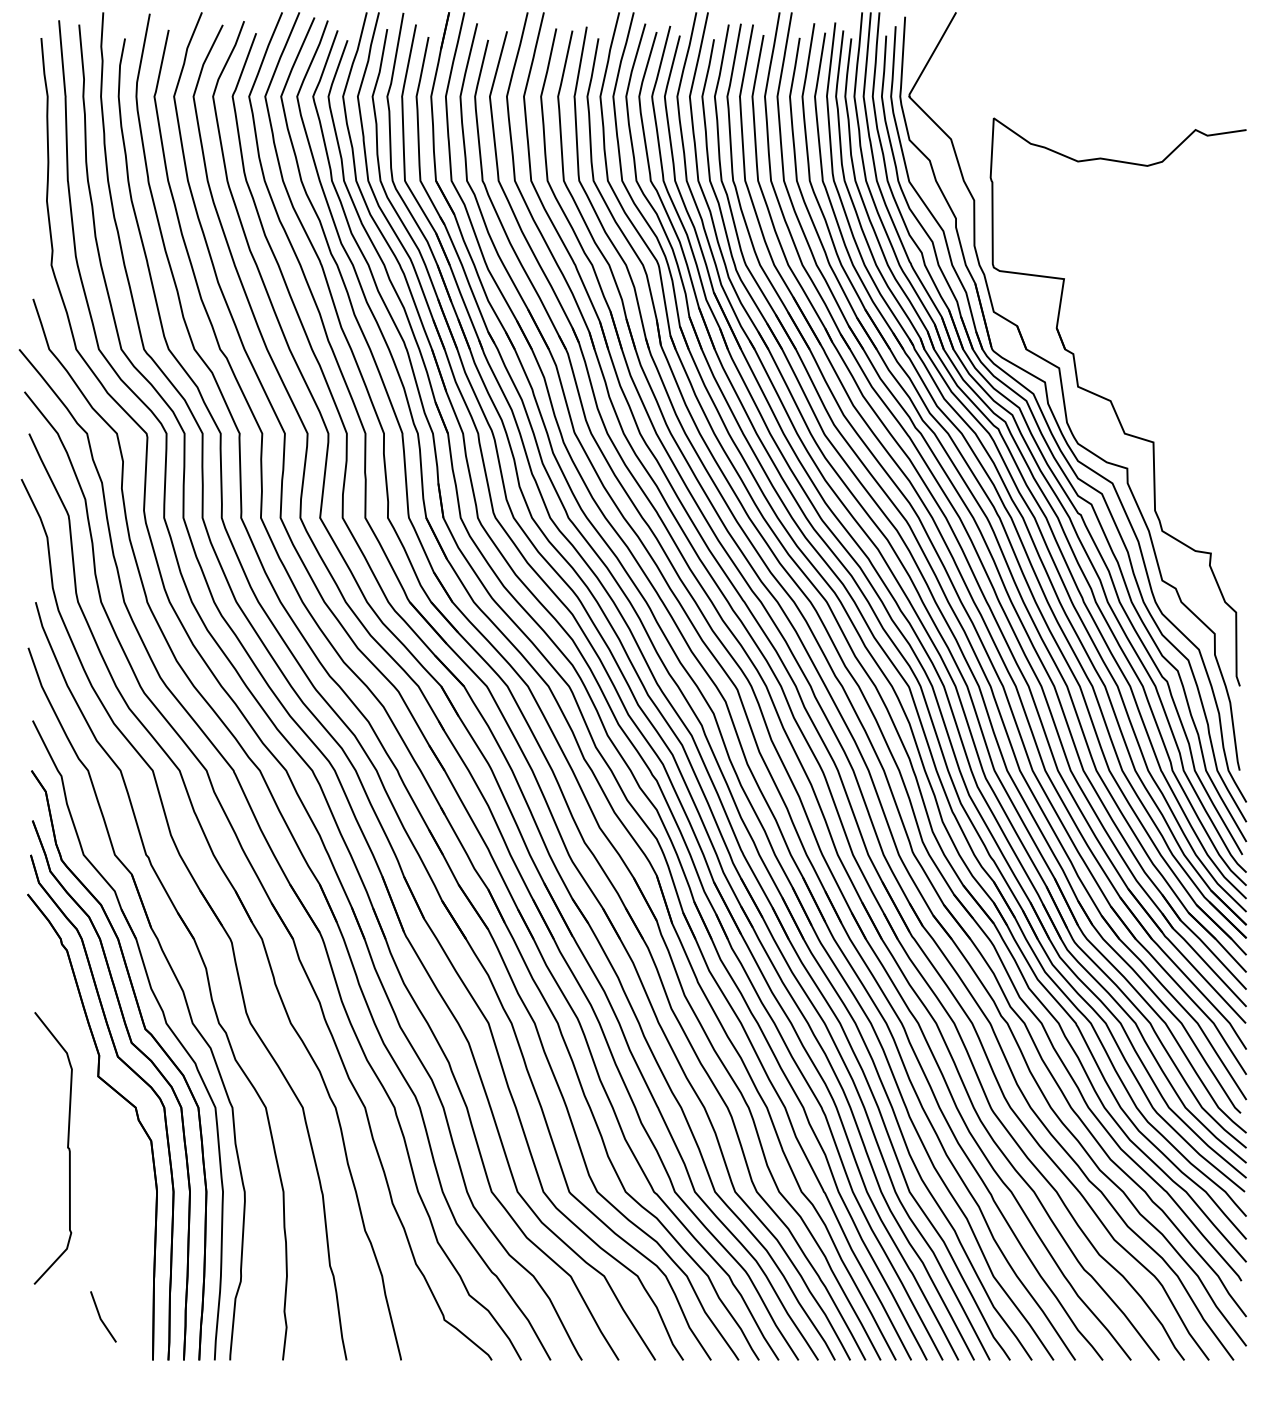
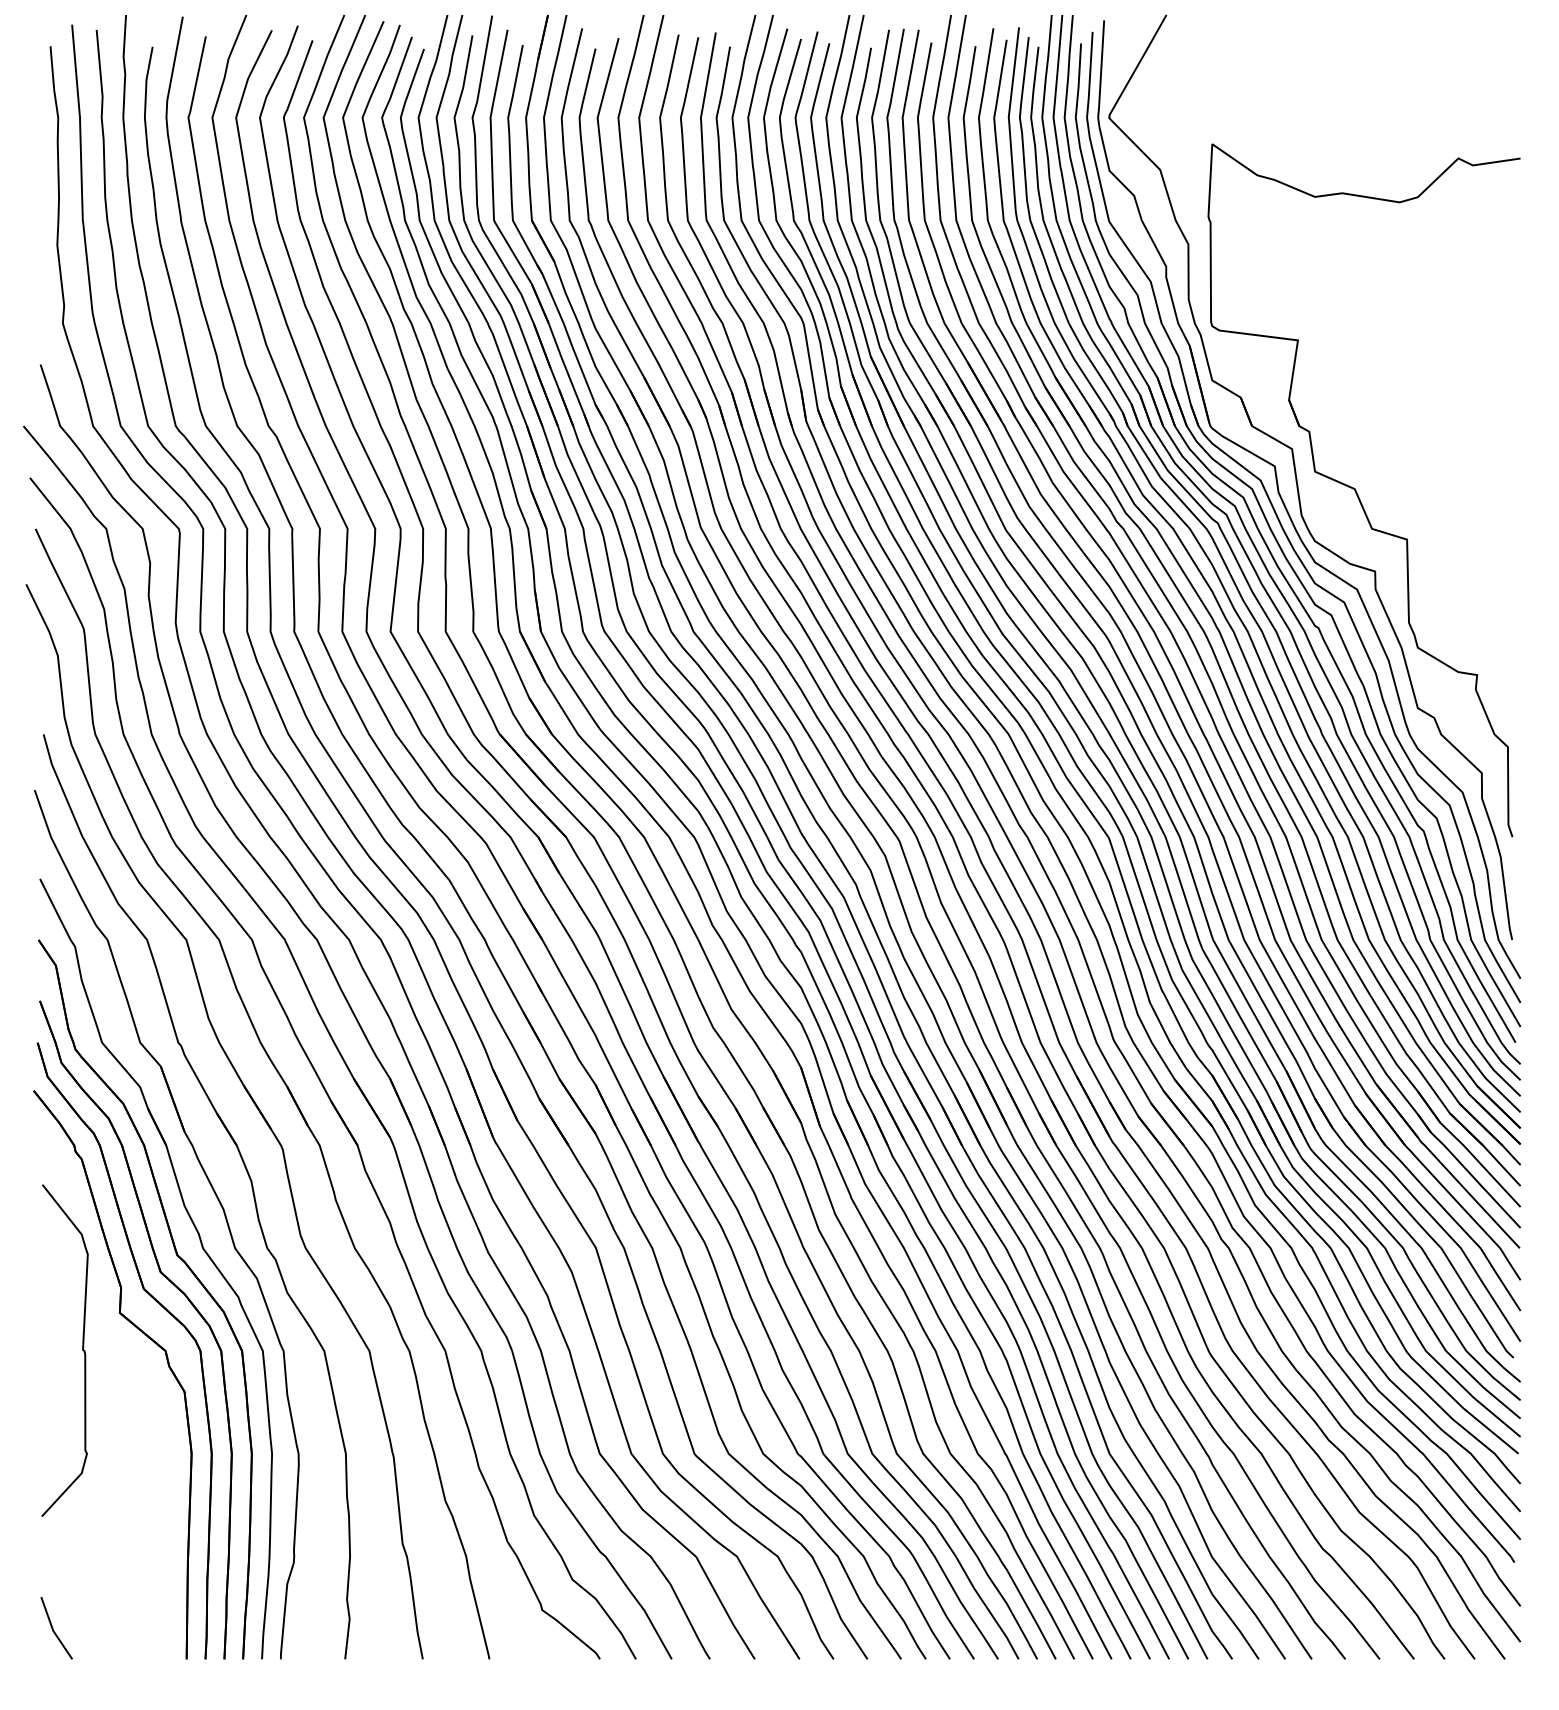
curve: (67, 1148) -> (82, 1350), moved
line: (101, 1317) -> (54, 1628), moved

